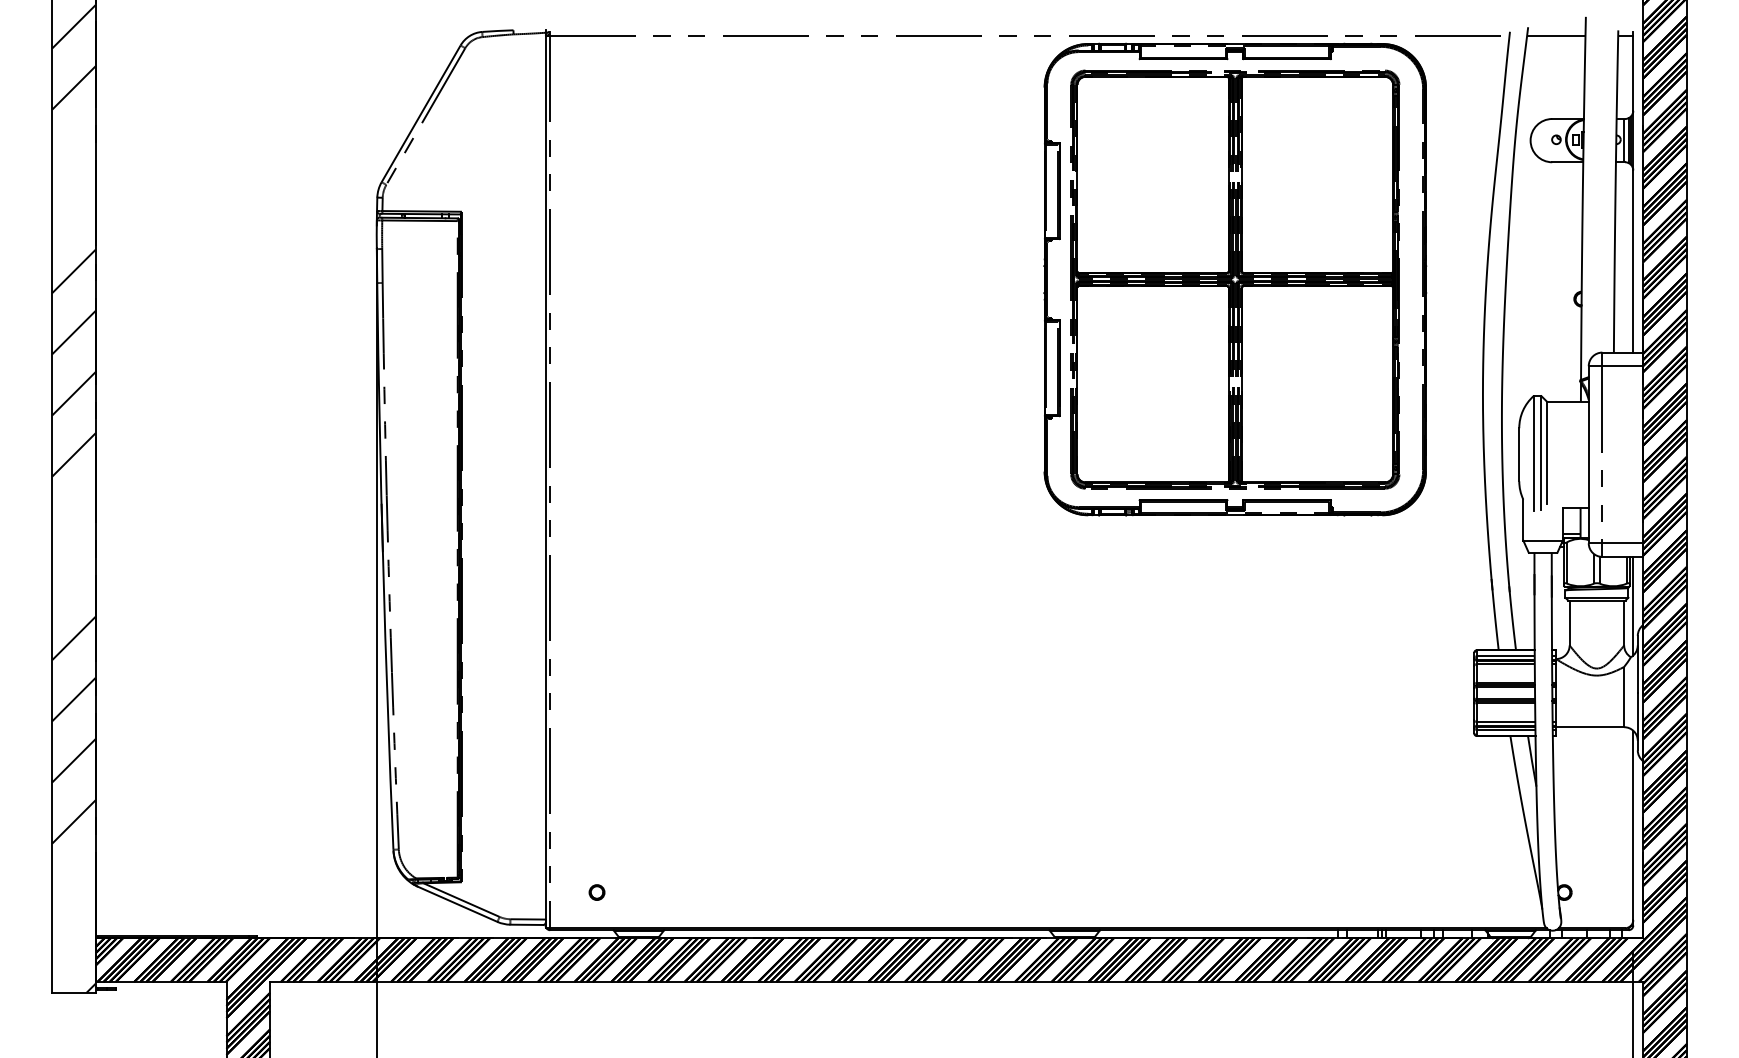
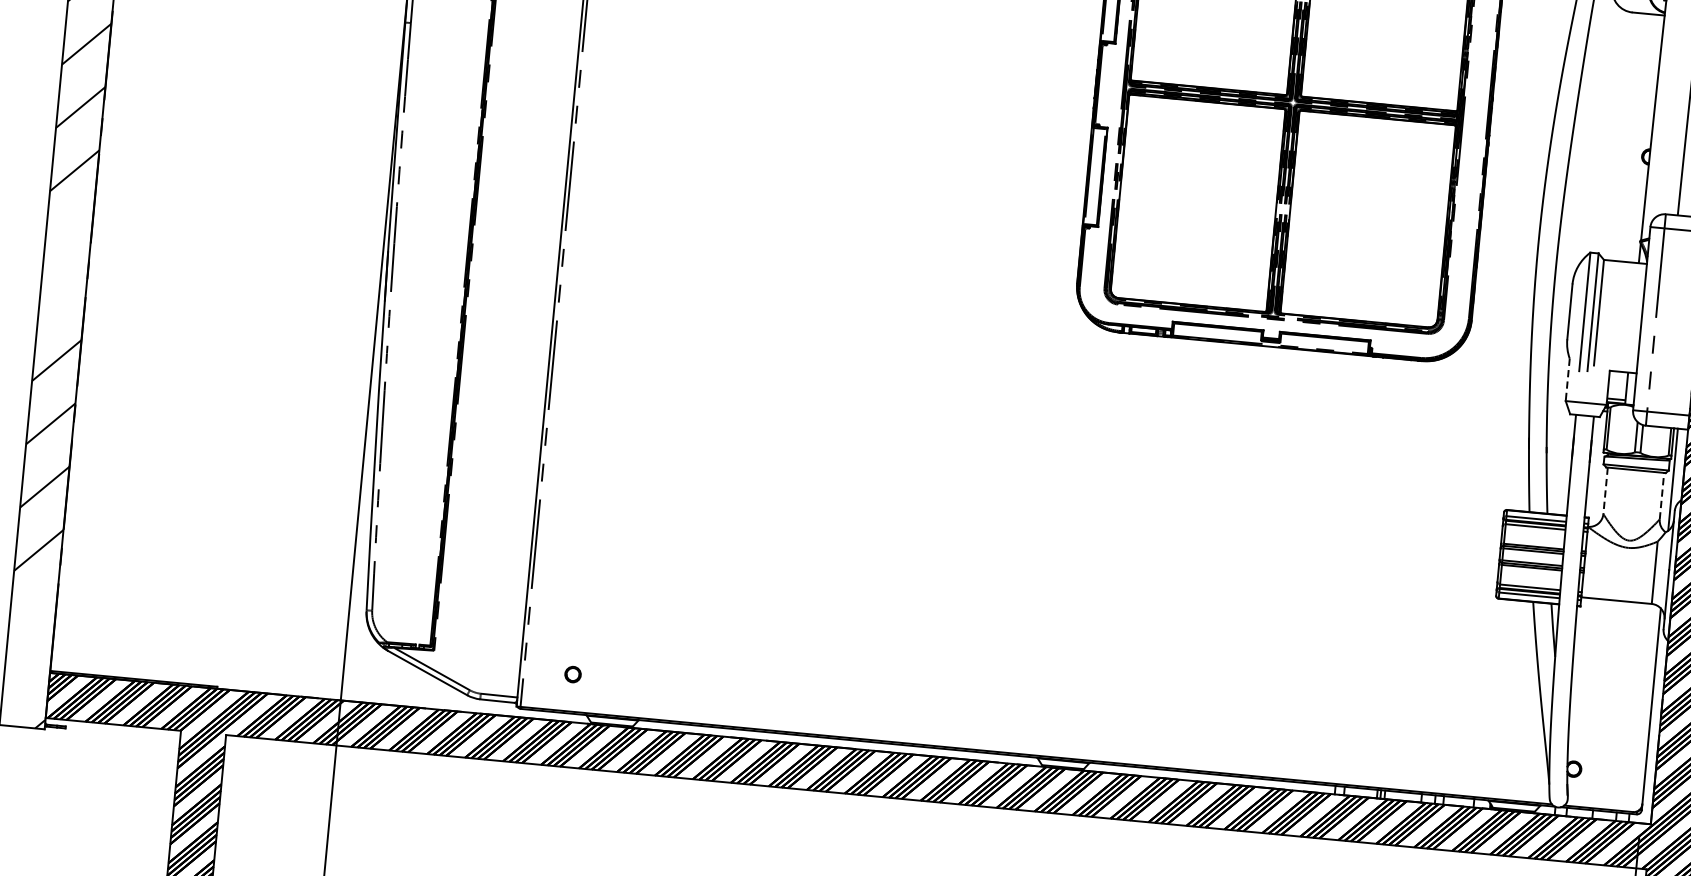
line: (1523, 520) -> (1567, 380), solid -> dashed
line: (1624, 622) -> (1662, 495), solid -> dashed
line: (1569, 623) -> (1605, 491), solid -> dashed

